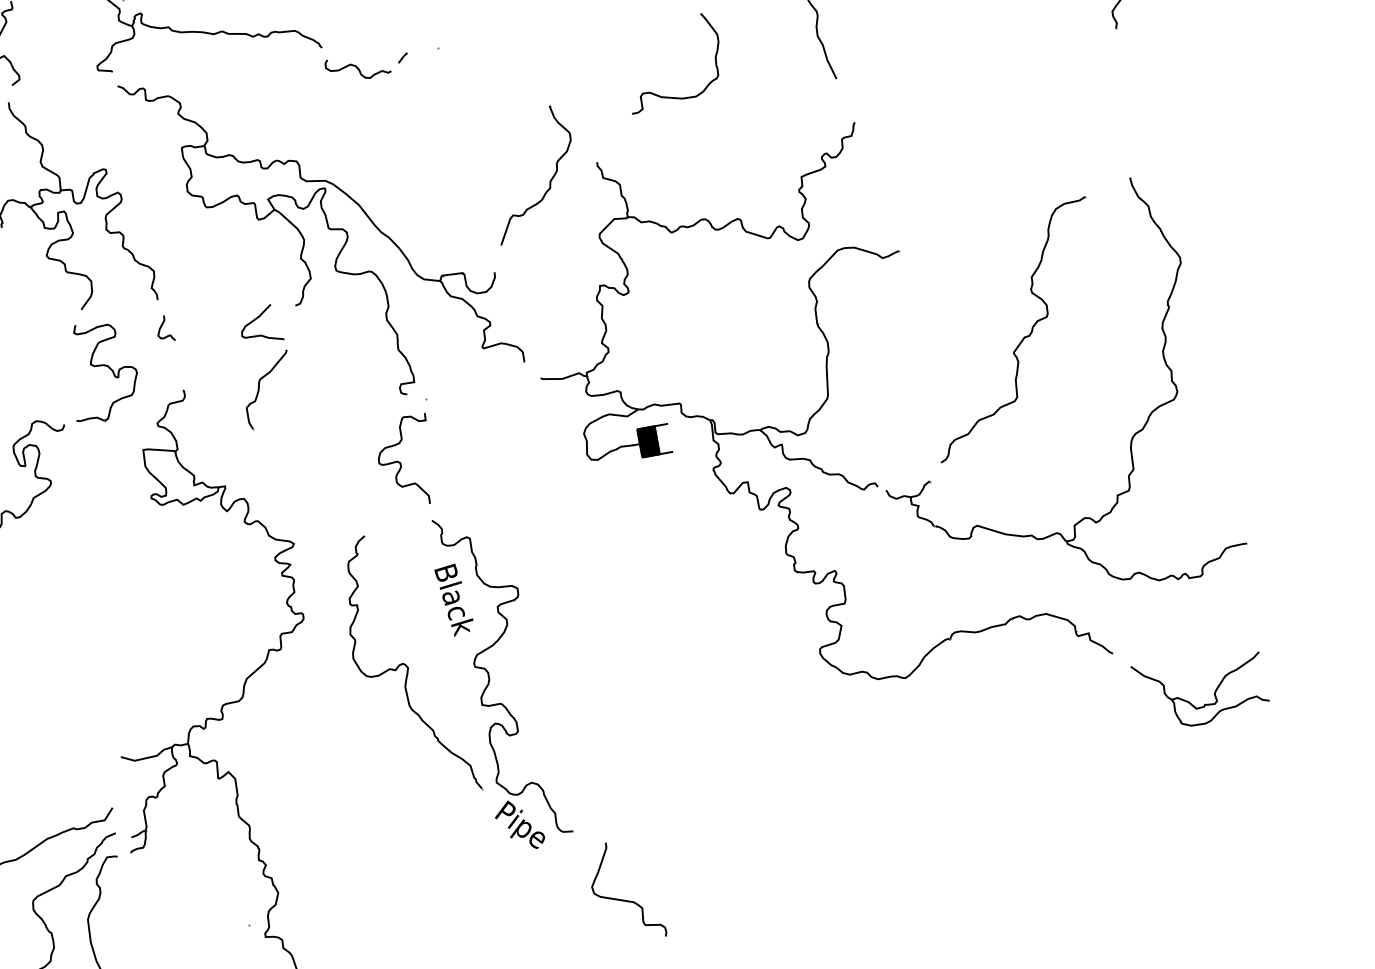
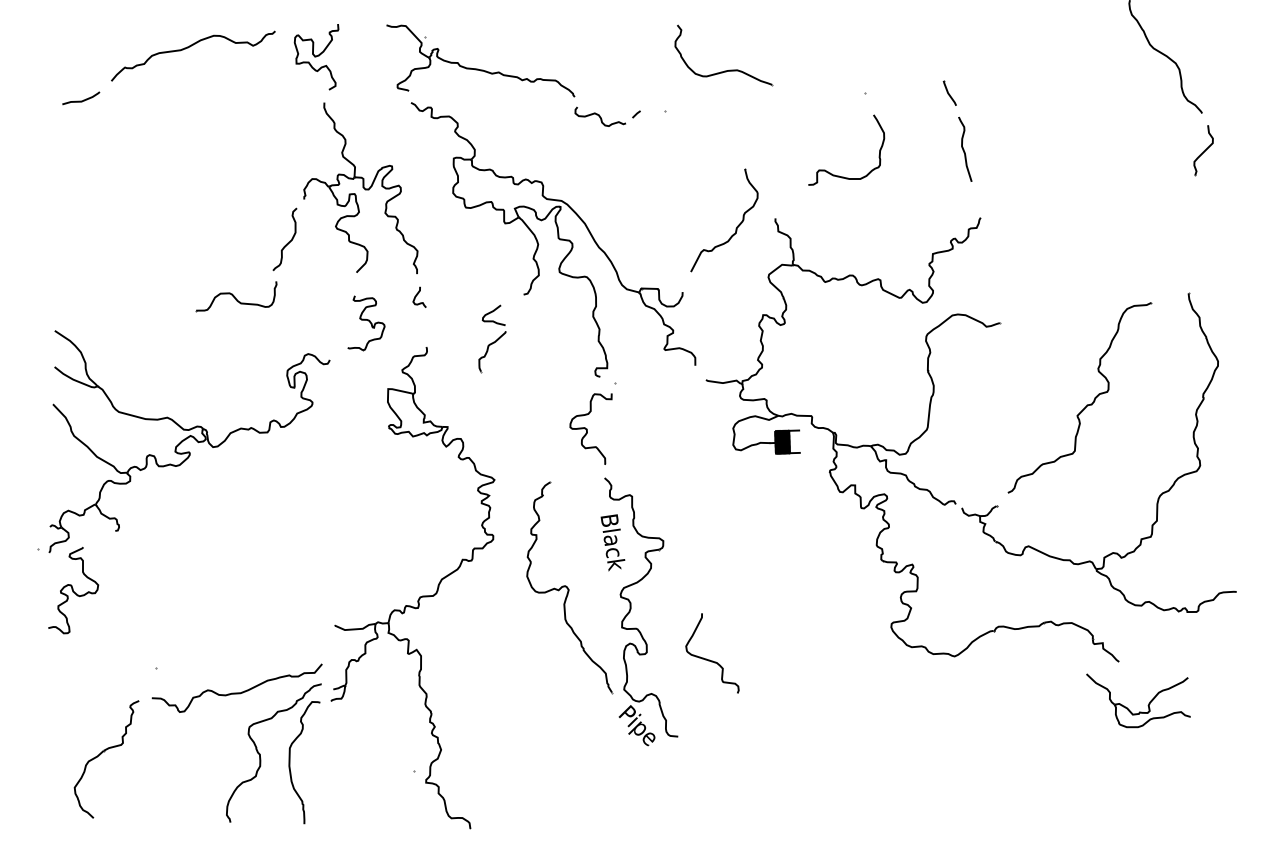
part: (264, 366) -> (492, 338), size x0.7
part: (103, 371) -> (366, 323), size x0.7
part: (1213, 694) -> (1147, 705), moved
curve: (623, 899) -> (709, 659), moved

